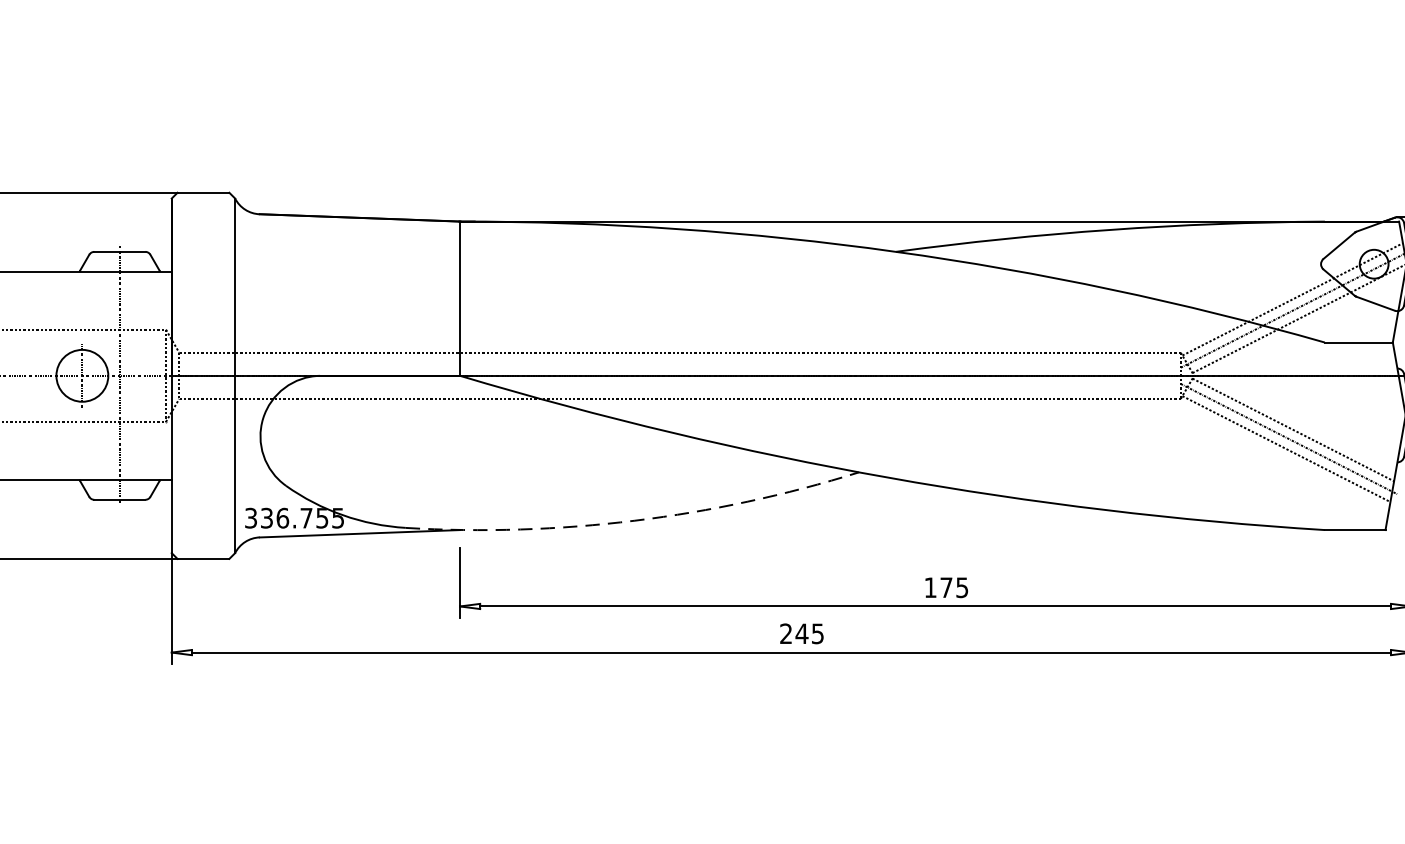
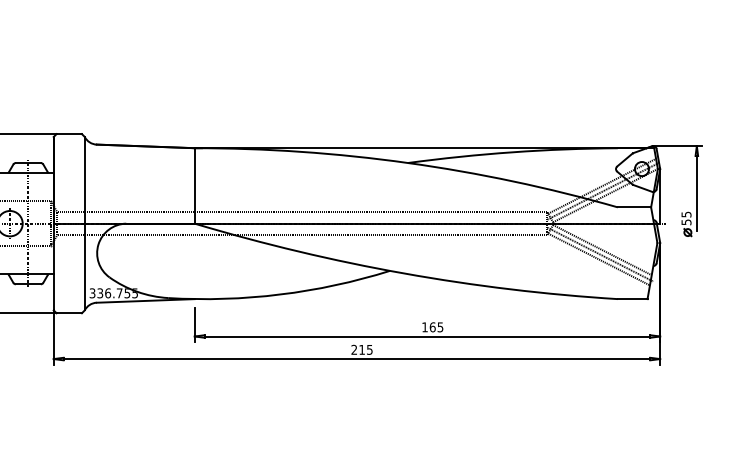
arc: (635, 520) -> (280, 294), dashed -> solid
text: (945, 588) -> (432, 327), 175 -> 165
text: (800, 633) -> (361, 349), 245 -> 215

